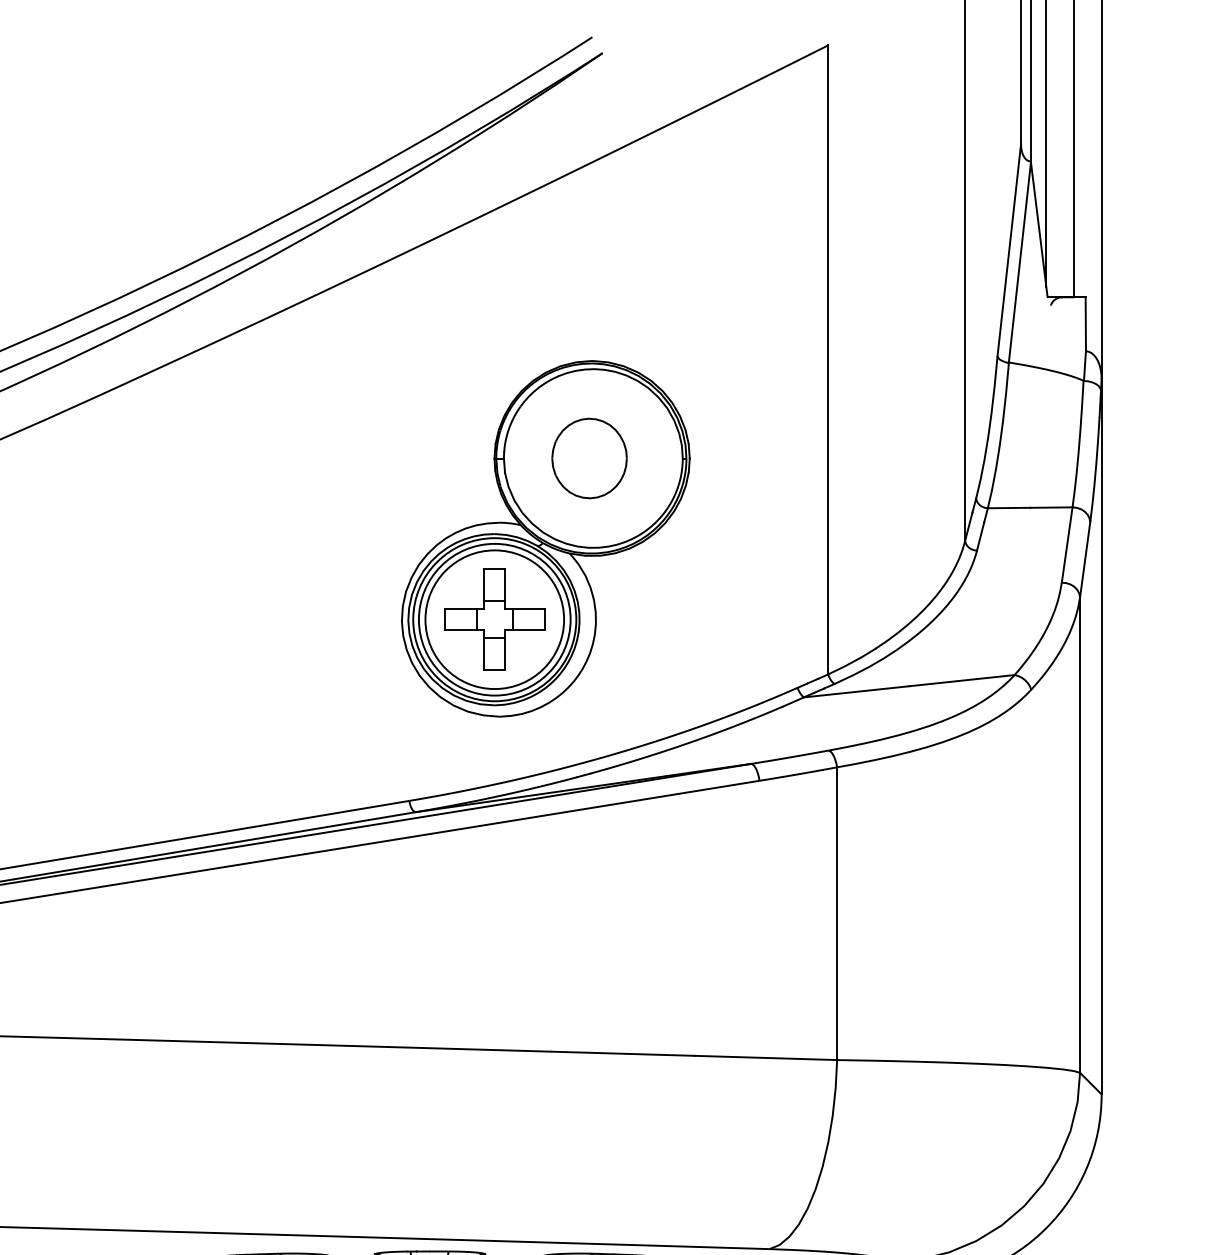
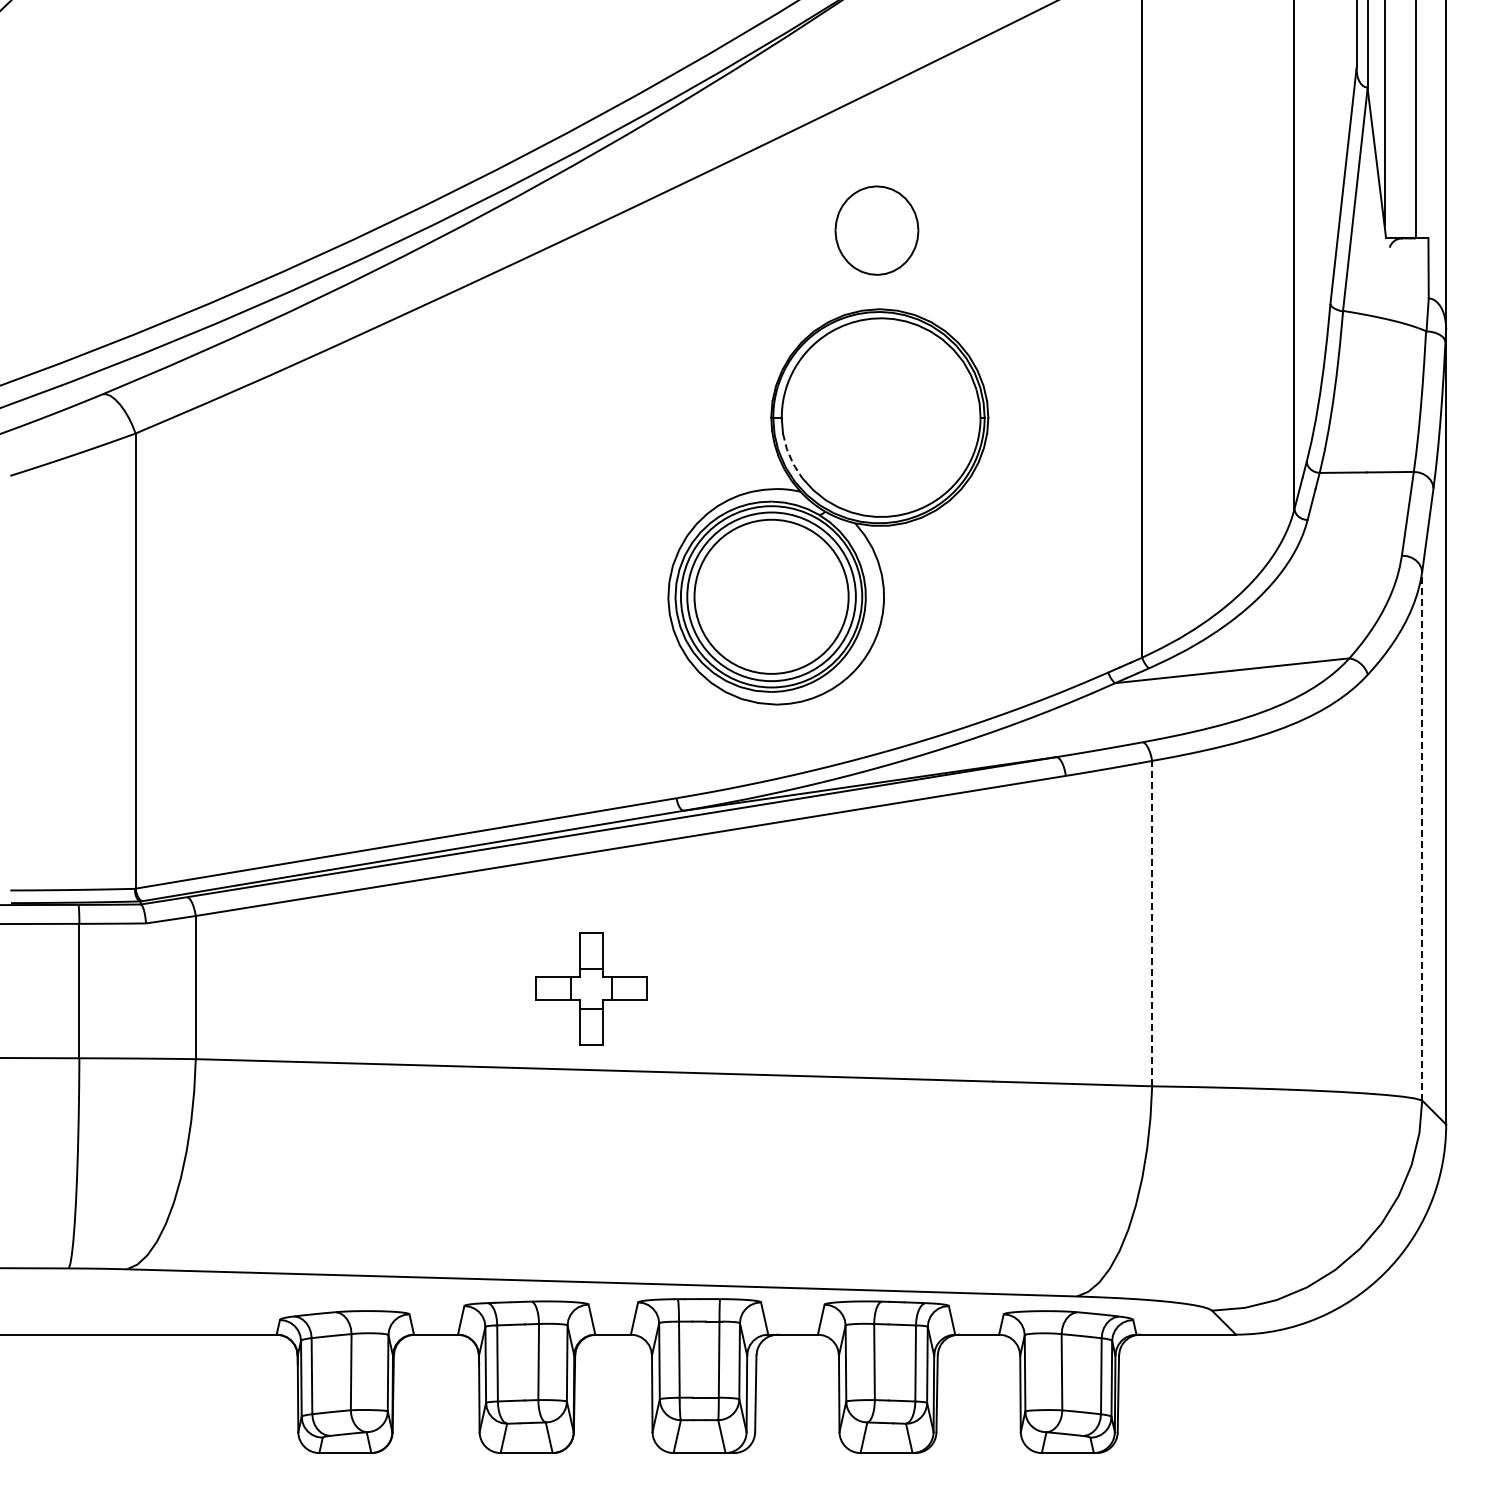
part: (589, 458) -> (876, 230), moved
line: (511, 494) -> (790, 457), solid -> dashed
part: (494, 619) -> (591, 988), moved
line: (1080, 834) -> (1422, 835), solid -> dashed
line: (837, 913) -> (1152, 923), solid -> dashed

